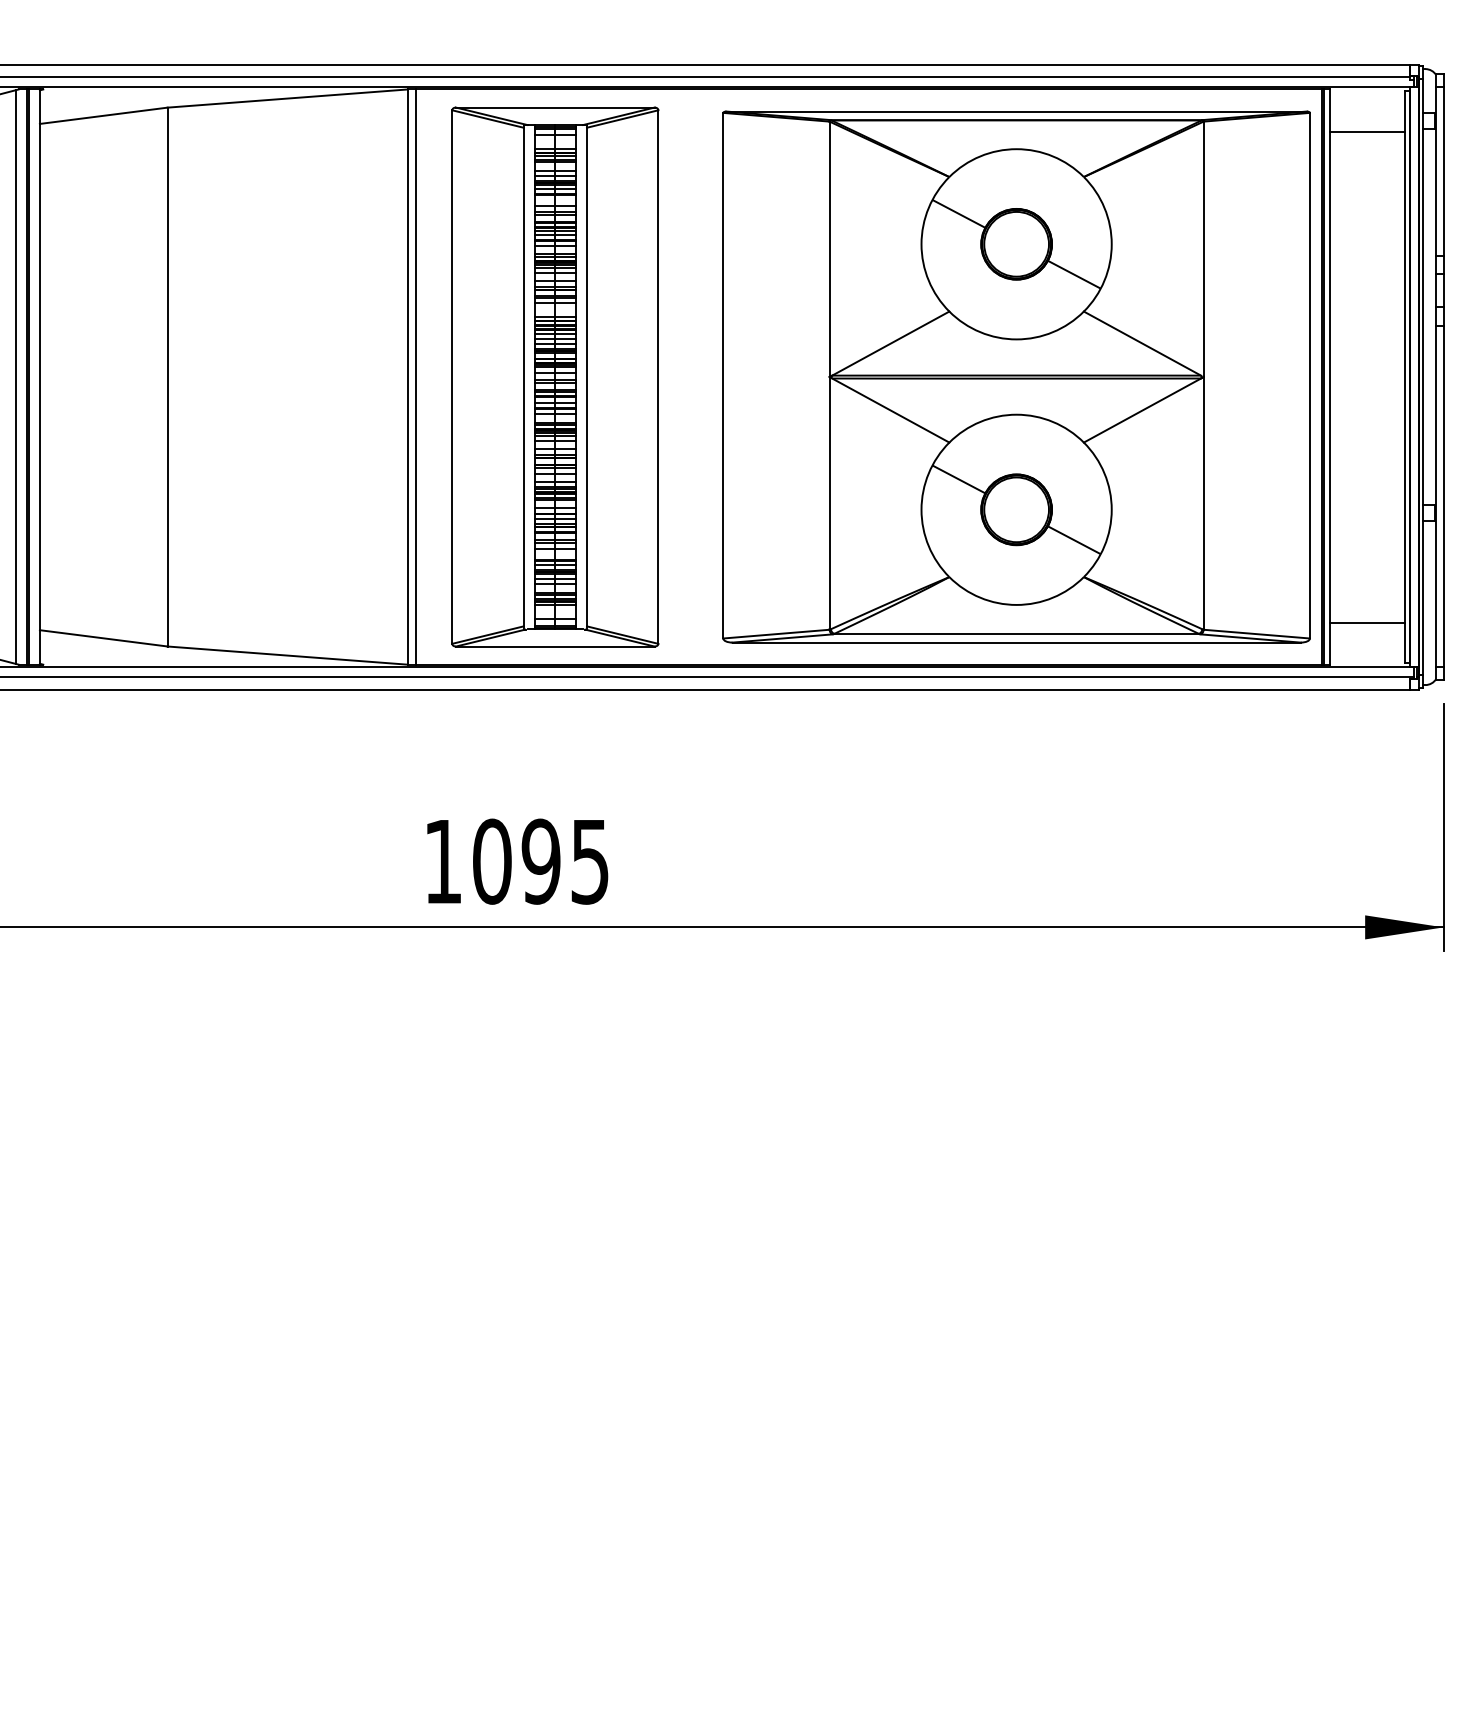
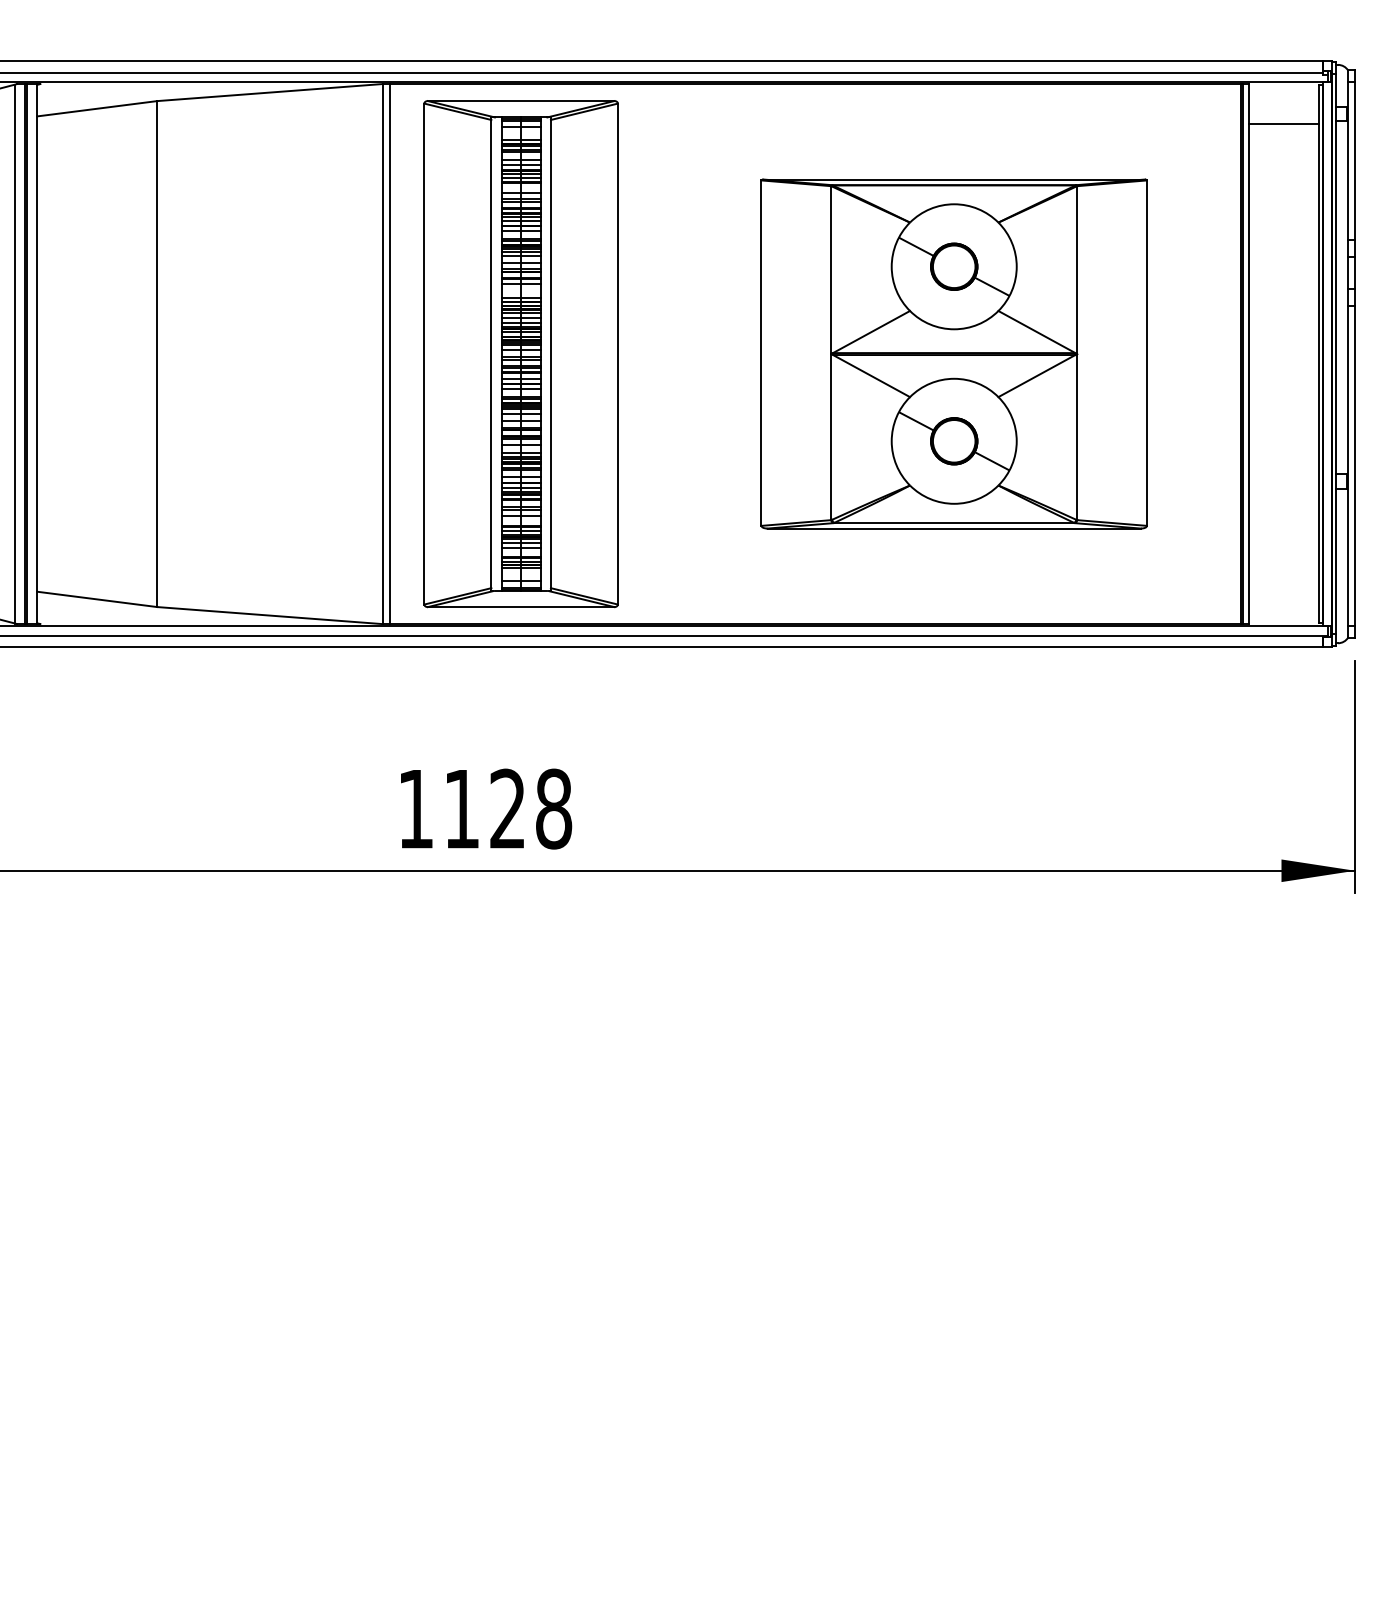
part: (1016, 376) -> (954, 353), size x0.7
line: (1367, 622) -> (1283, 584), removed
text: (541, 861) -> (508, 808), 1095 -> 1128

